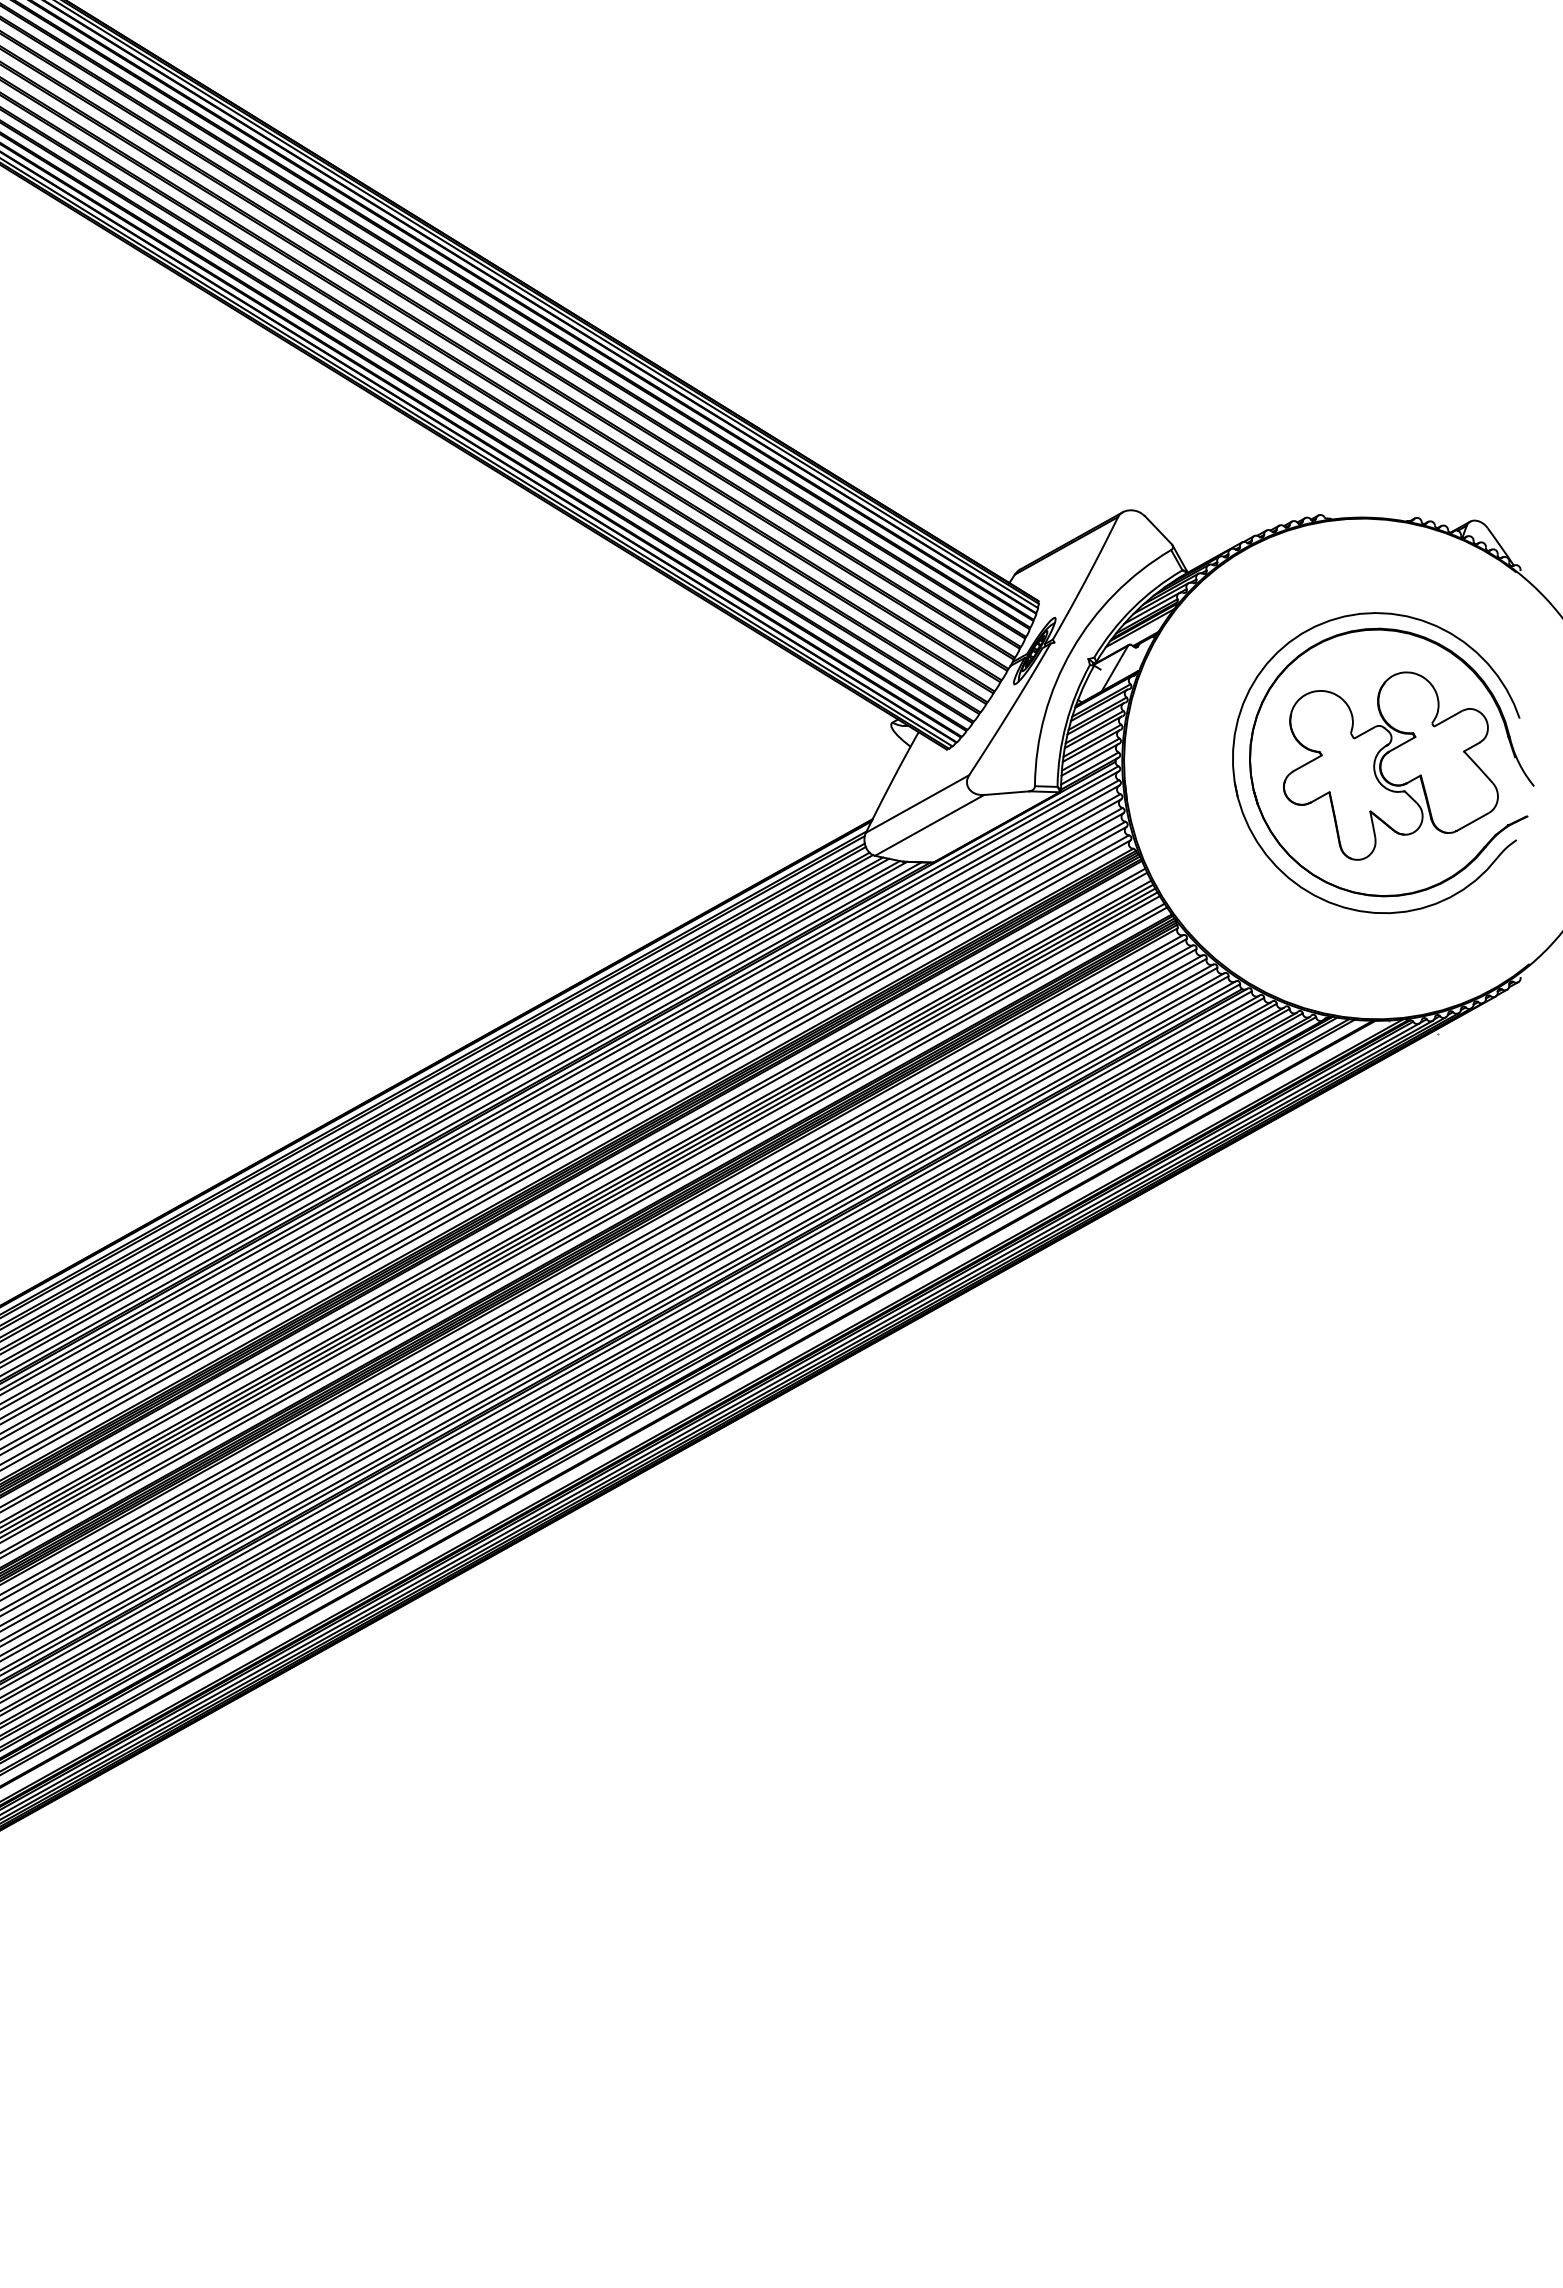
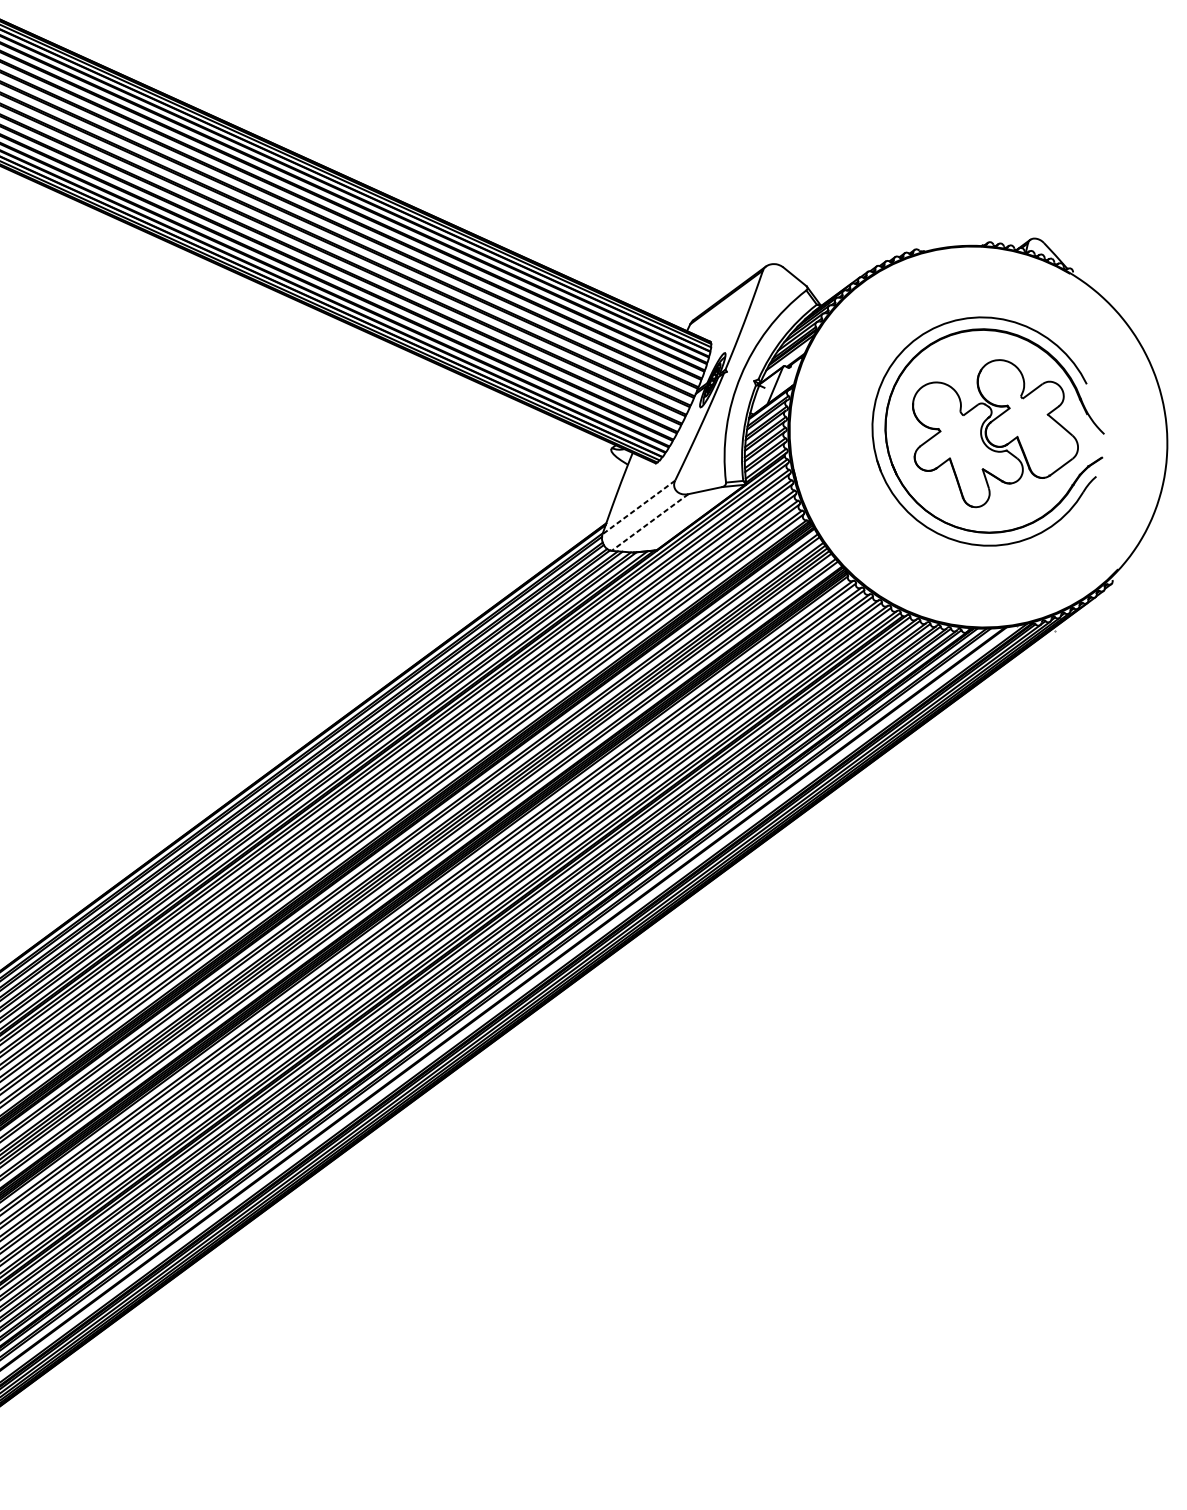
line: (917, 804) -> (638, 507), solid -> dashed
line: (929, 825) -> (649, 522), solid -> dashed

